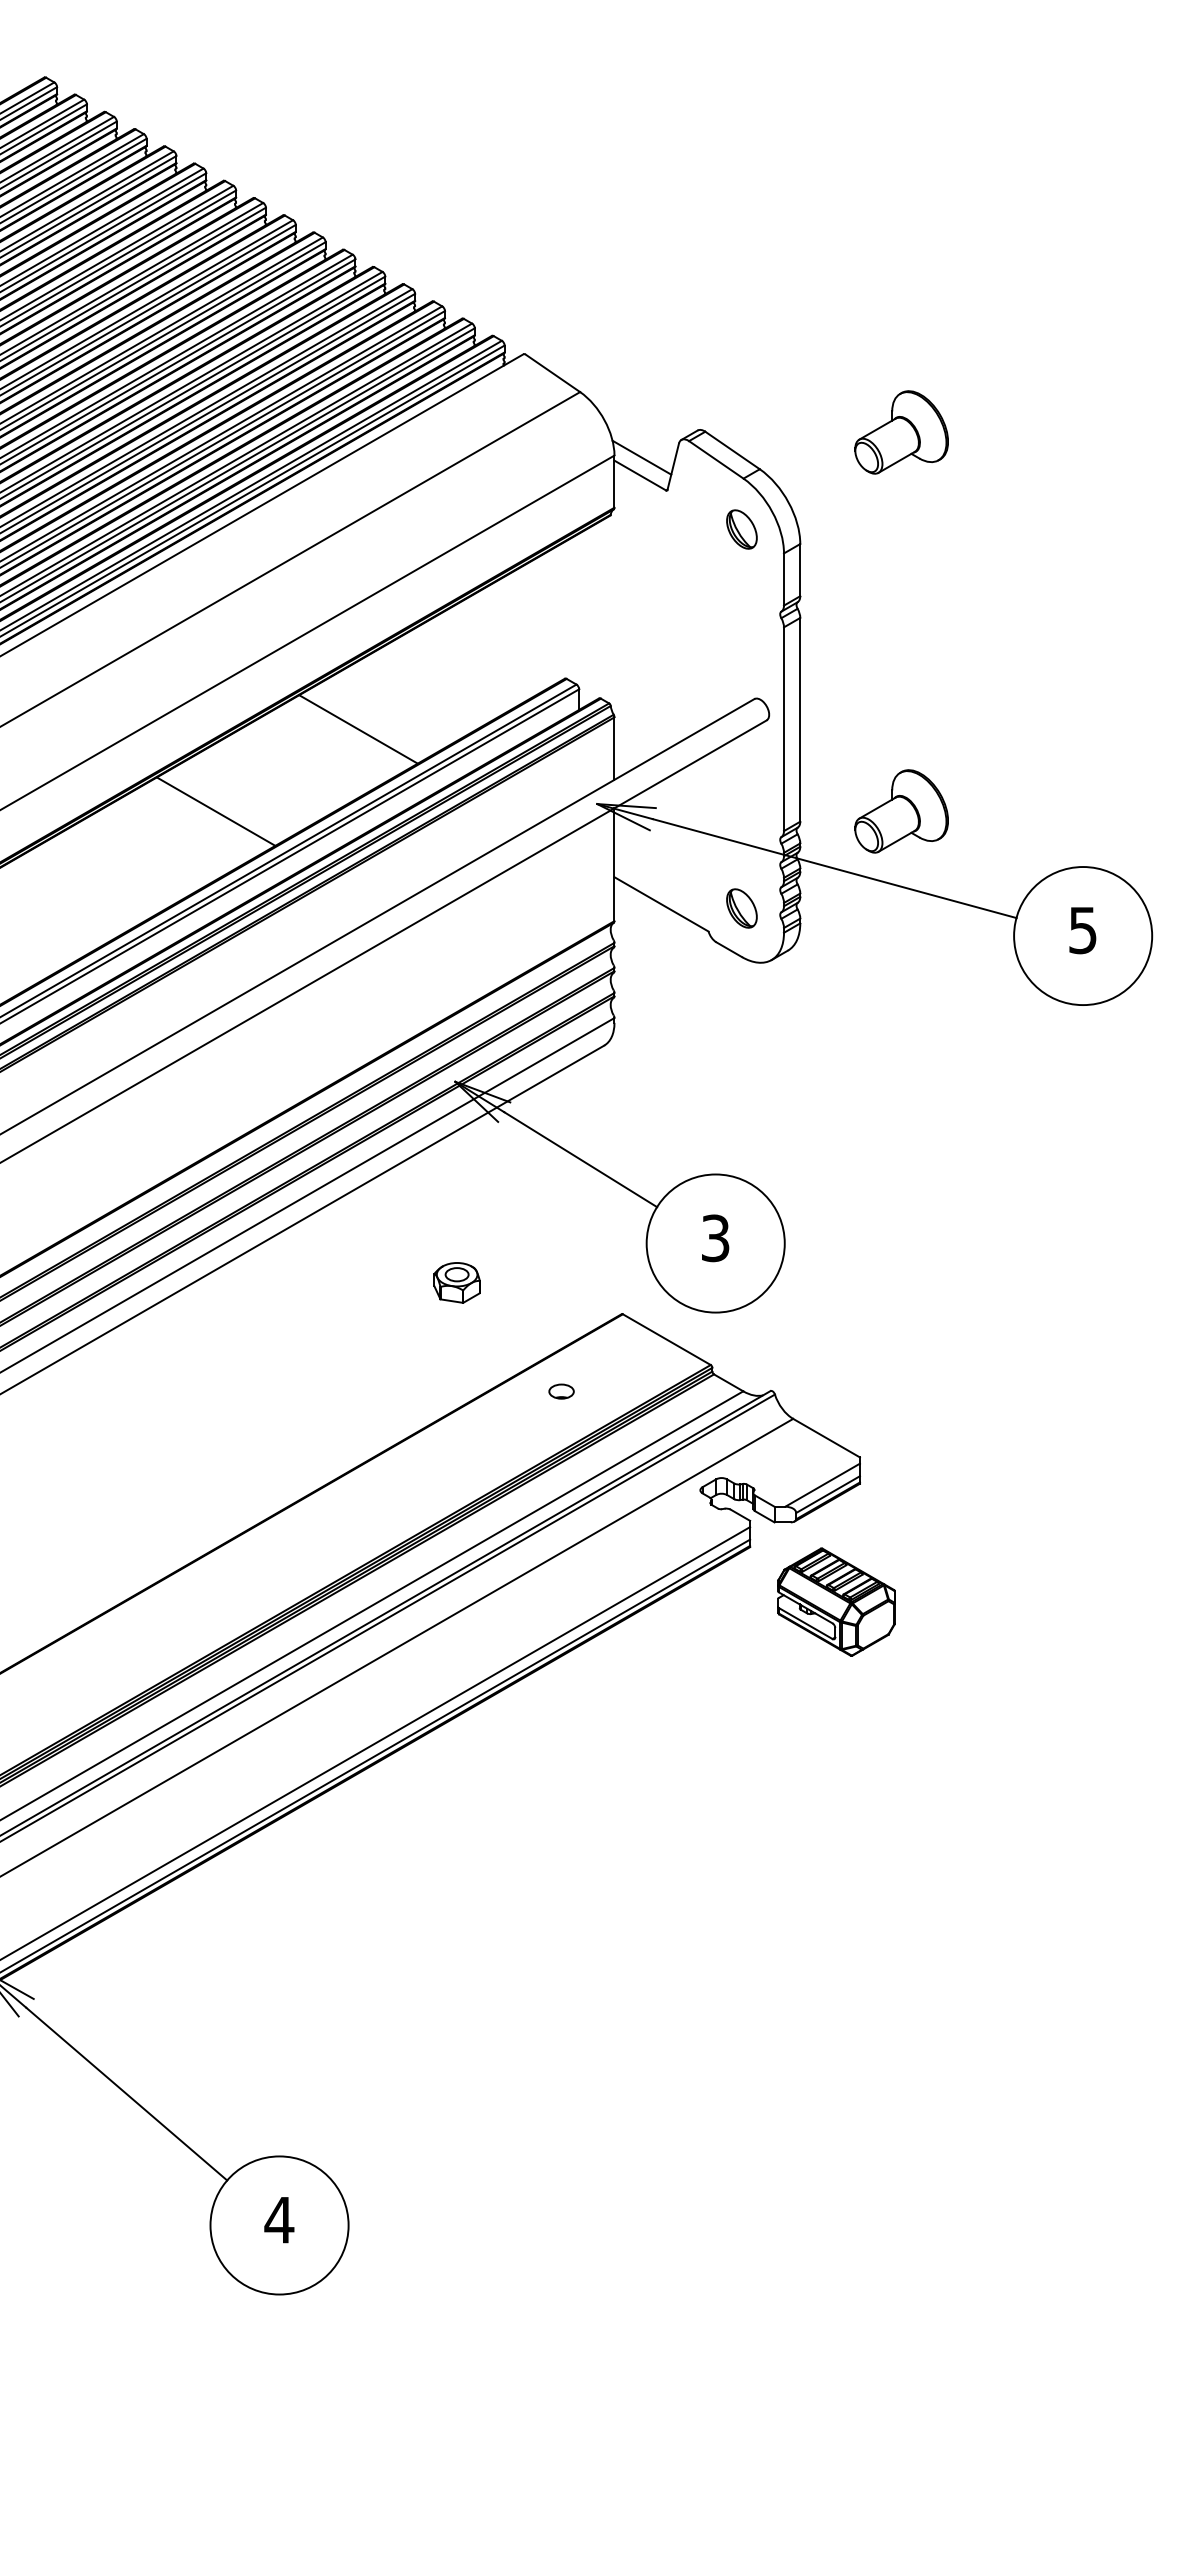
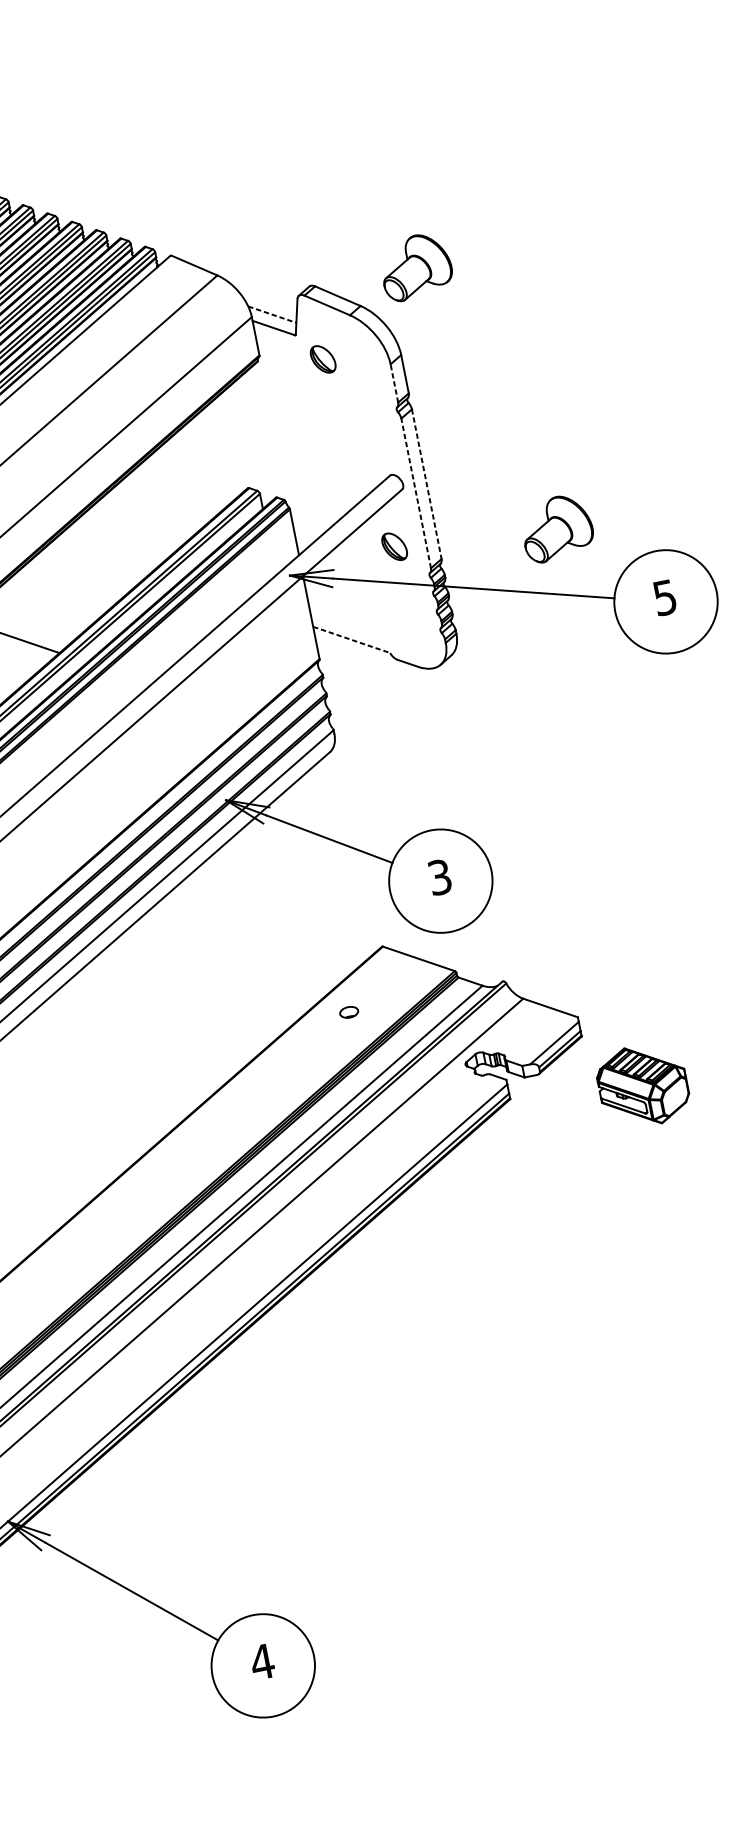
part: (901, 432) -> (416, 266), moved
line: (641, 457) -> (271, 314), solid -> dashed
part: (741, 529) -> (322, 359), moved
line: (784, 579) -> (394, 383), solid -> dashed
line: (800, 719) -> (426, 483), solid -> dashed
line: (358, 729) -> (103, 555), removed
line: (784, 729) -> (416, 493), solid -> dashed
part: (901, 811) -> (557, 528), moved
line: (661, 904) -> (351, 640), solid -> dashed
part: (741, 908) -> (394, 546), moved
part: (456, 1282) -> (256, 947), removed
part: (836, 1601) -> (642, 1085), moved

